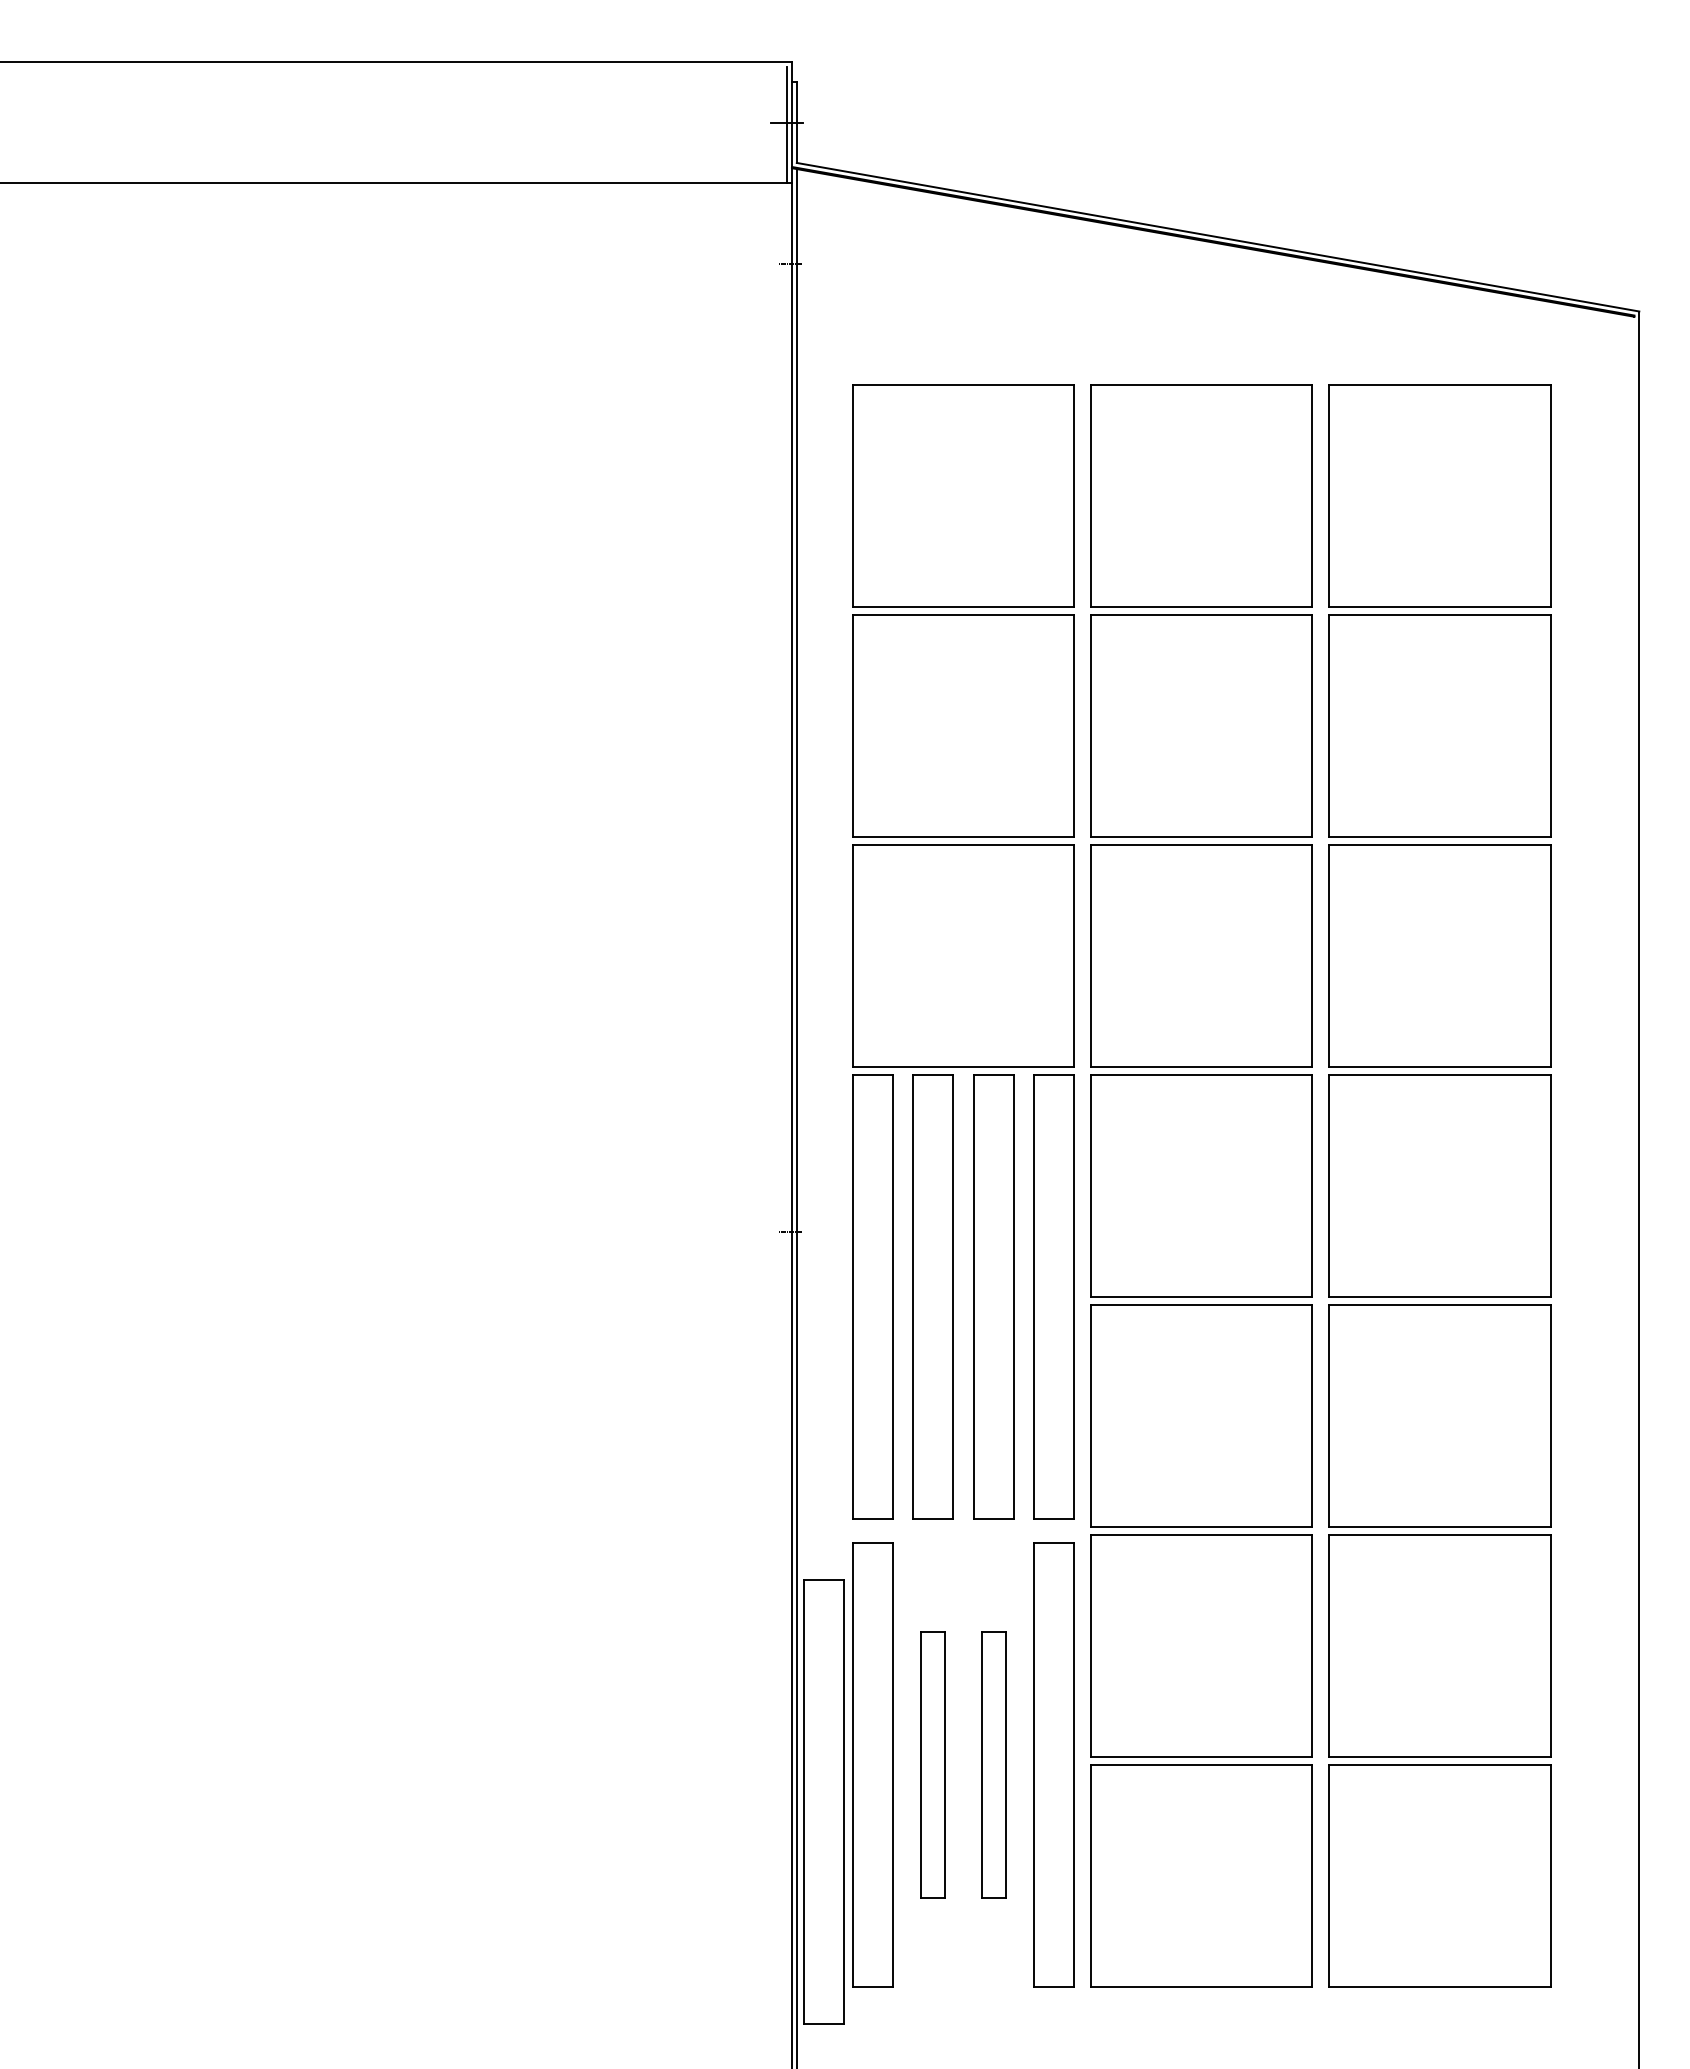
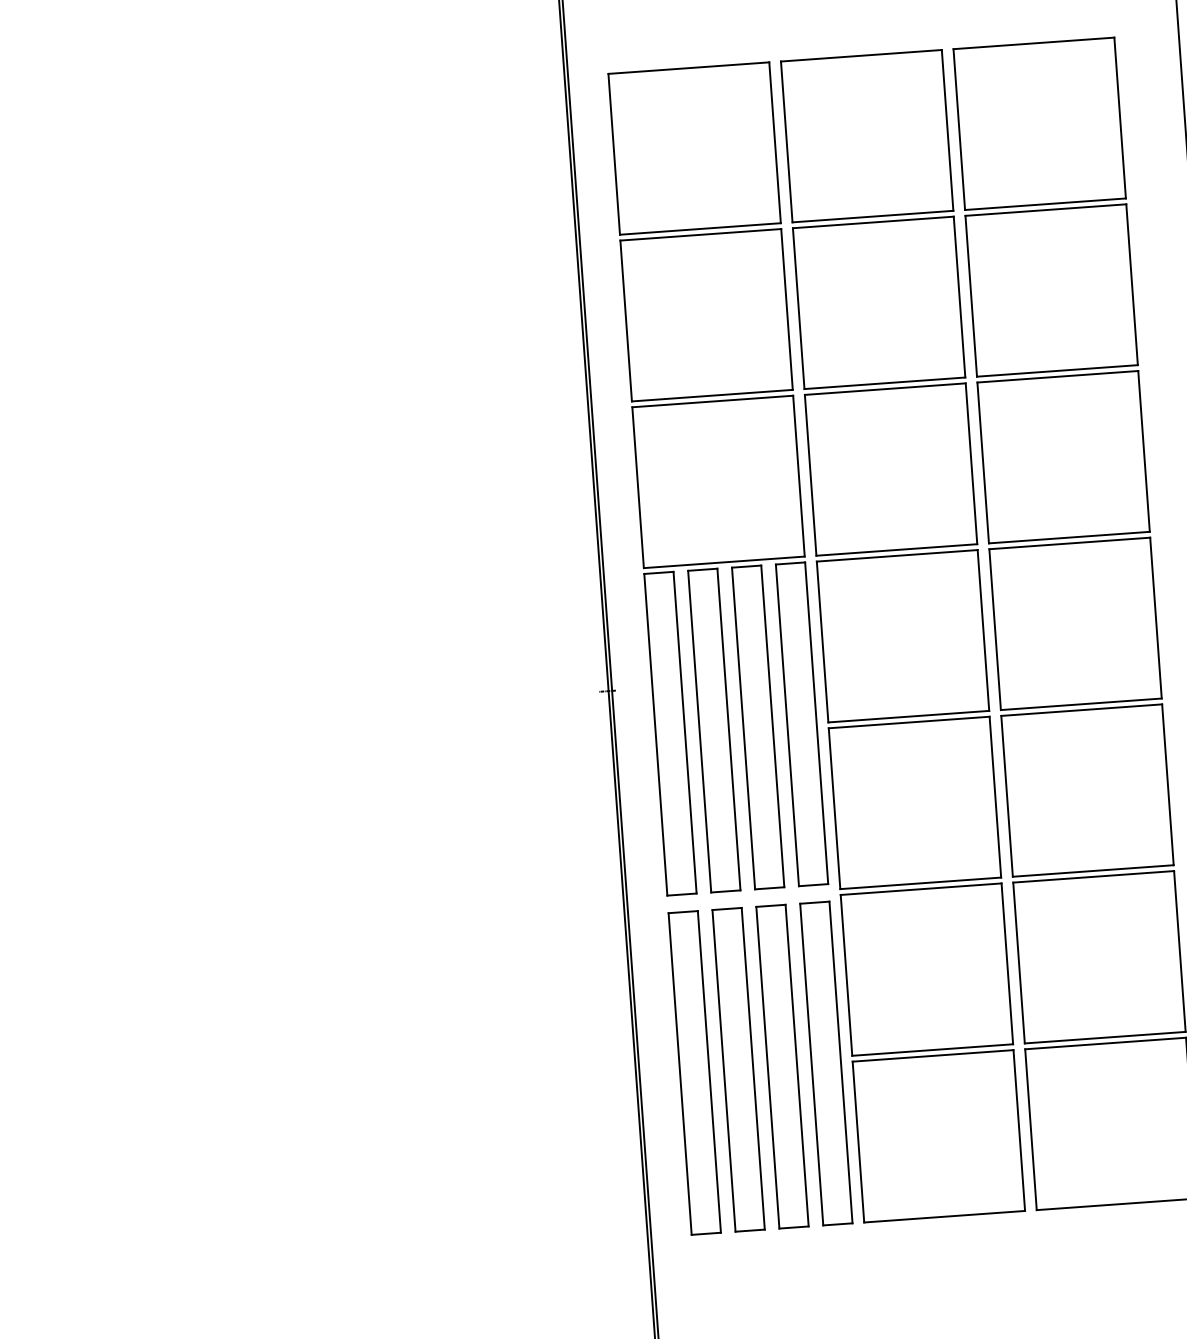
part: (932, 1764) -> (738, 1069), size x1.67
part: (993, 1764) -> (782, 1066), size x1.67
part: (823, 1801) -> (661, 1102), removed

